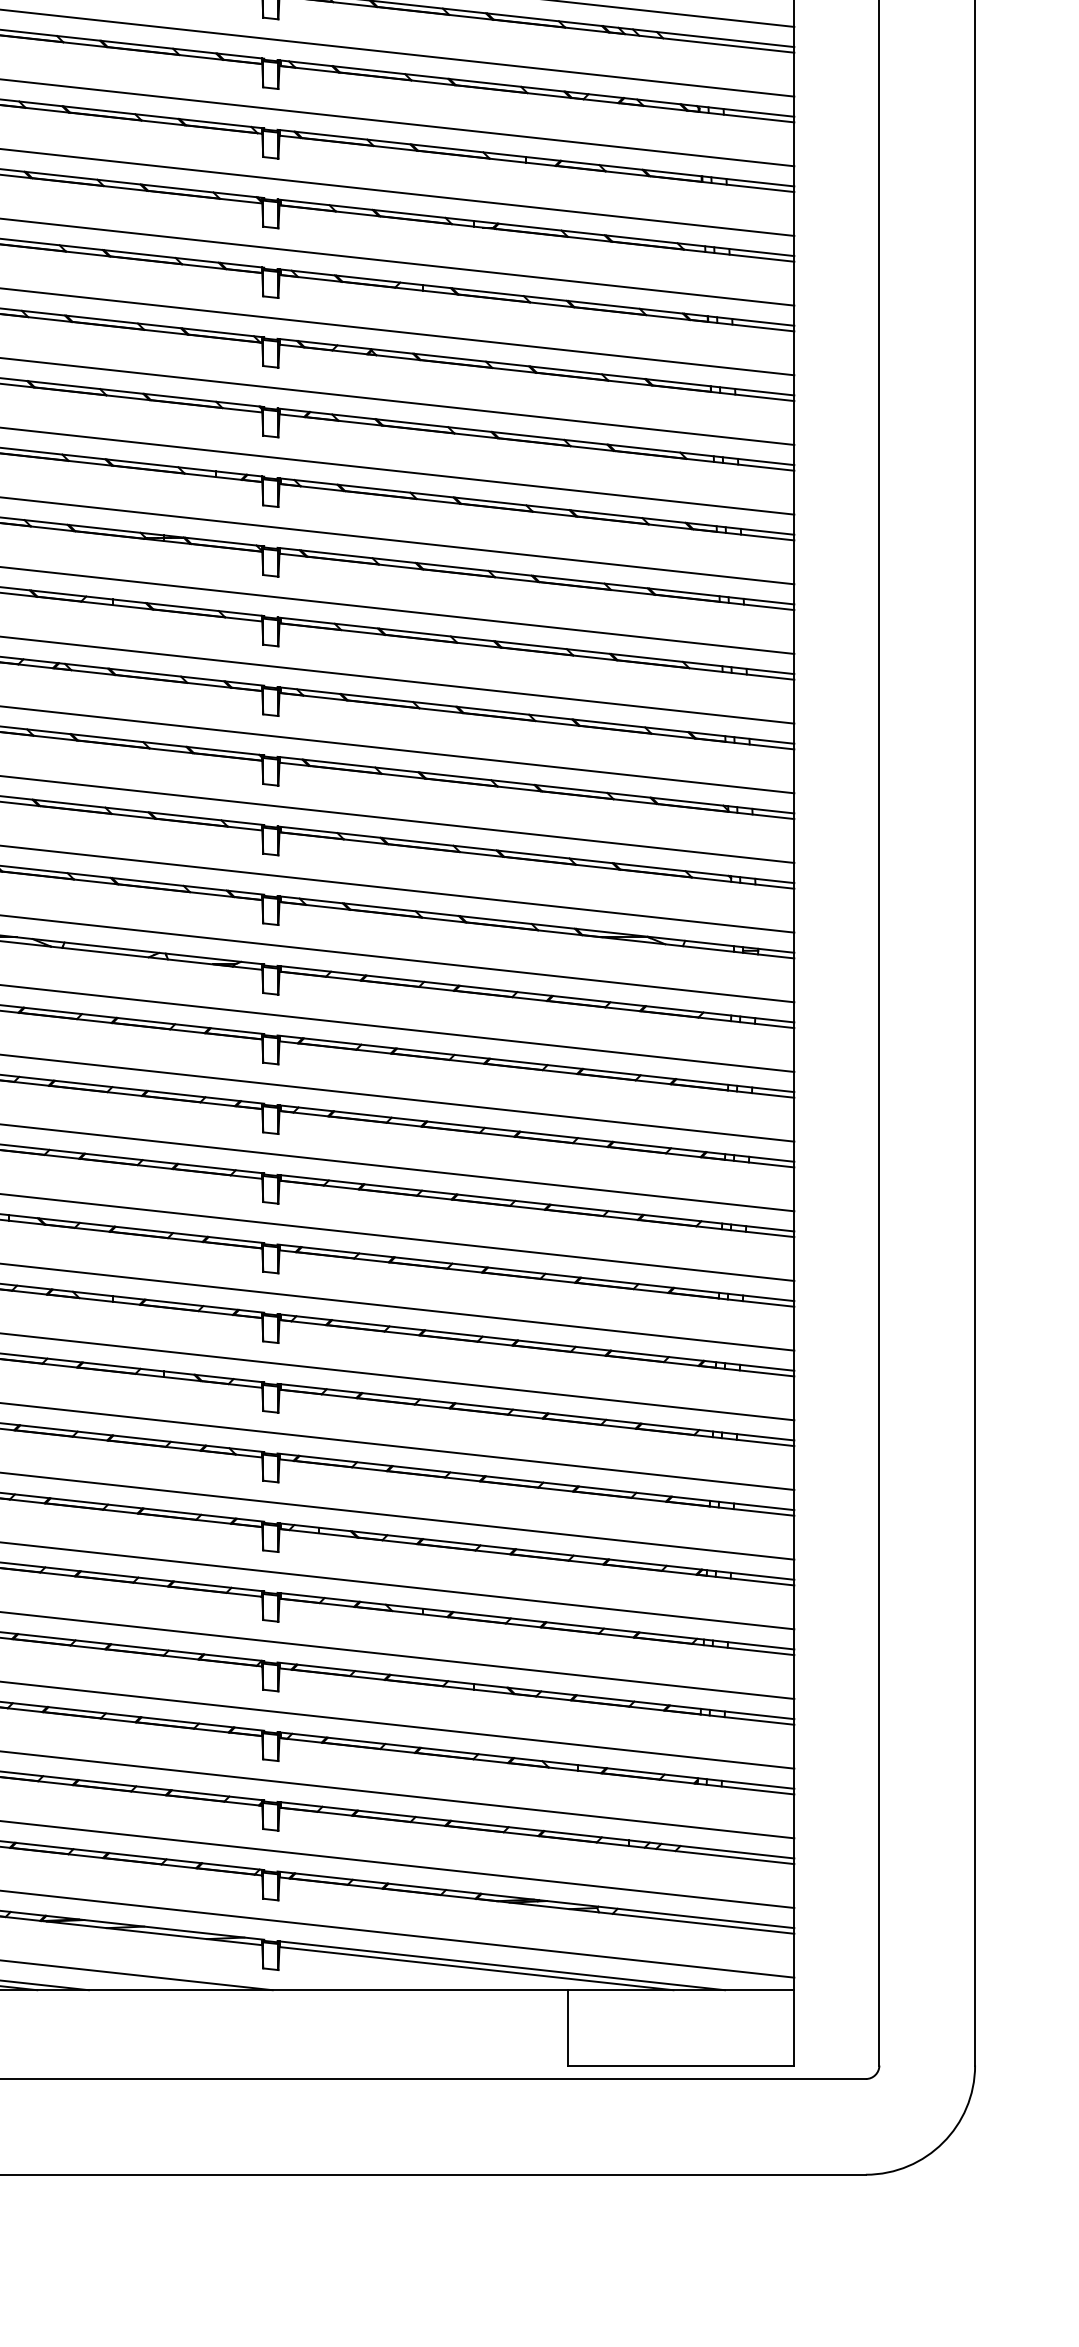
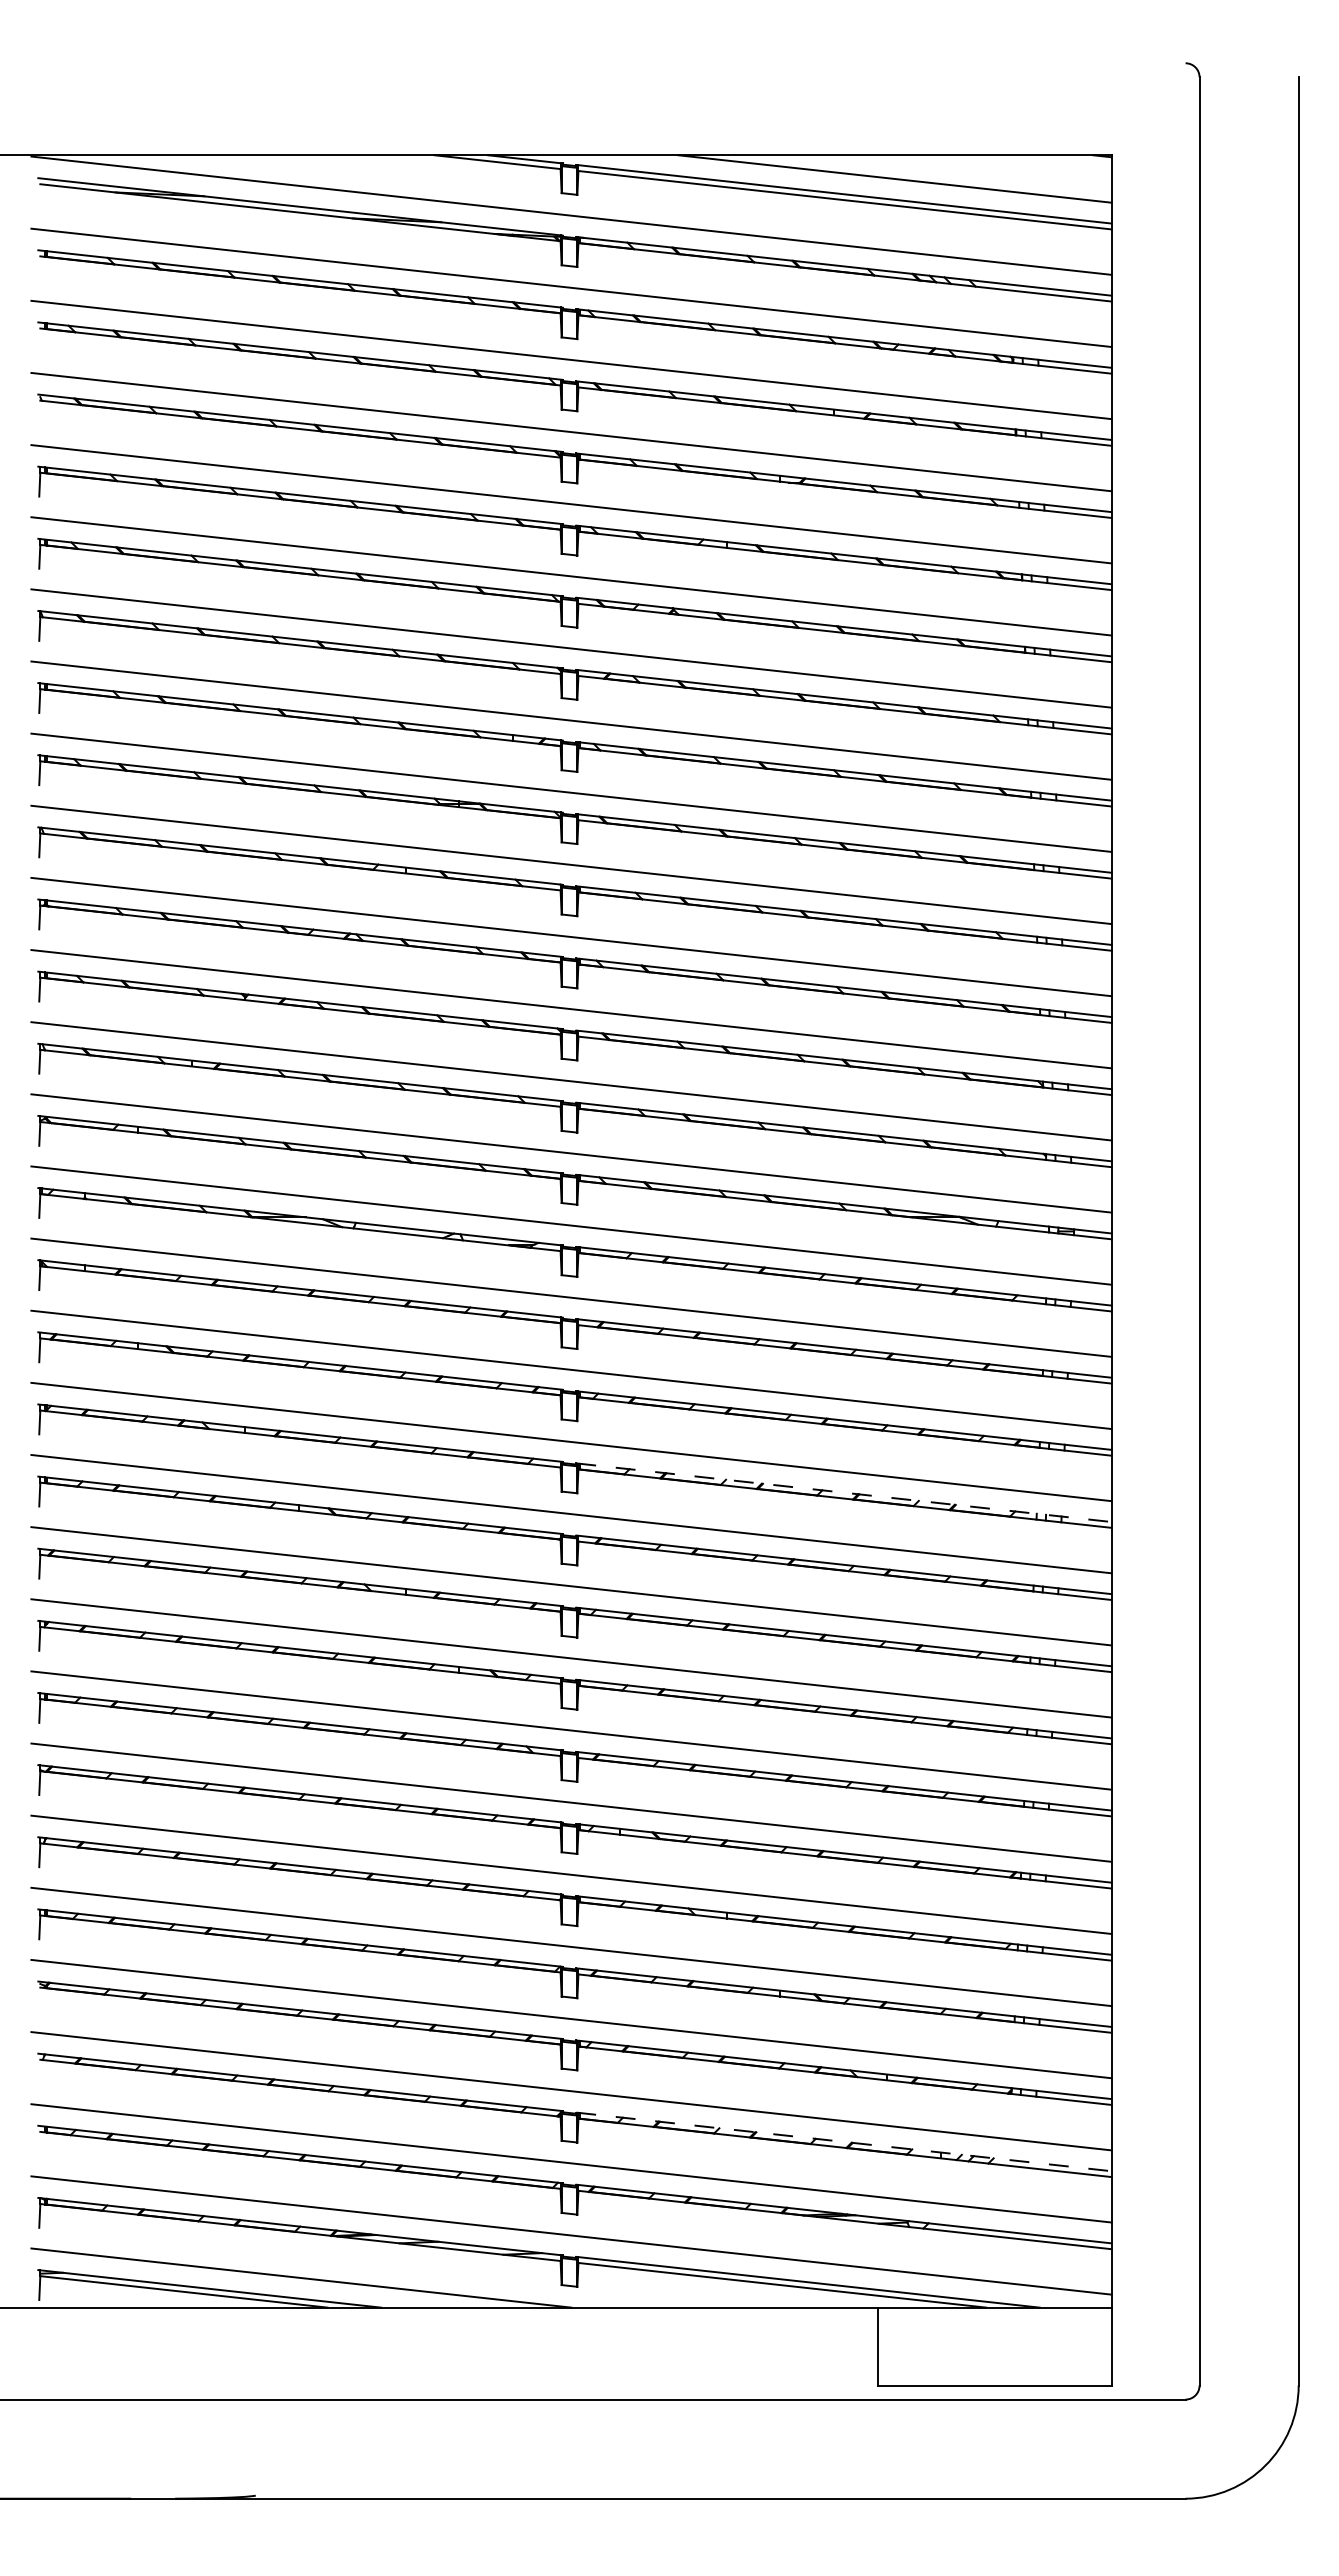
line: (536, 1202) -> (844, 1492), solid -> dashed
line: (536, 1829) -> (844, 2141), solid -> dashed

